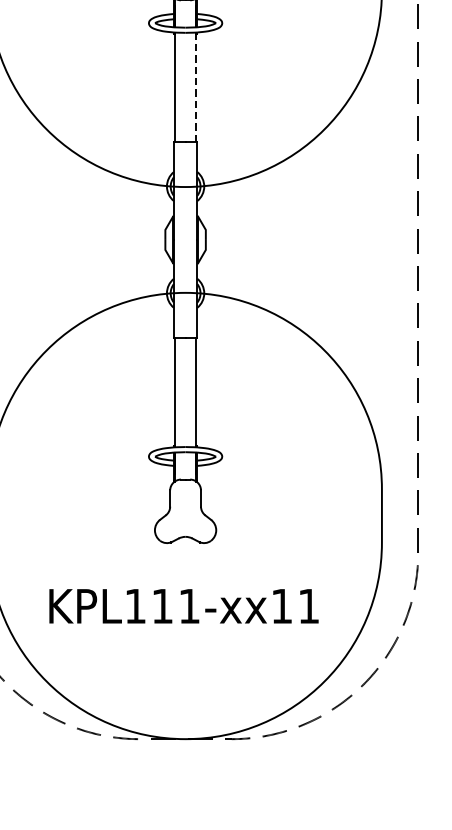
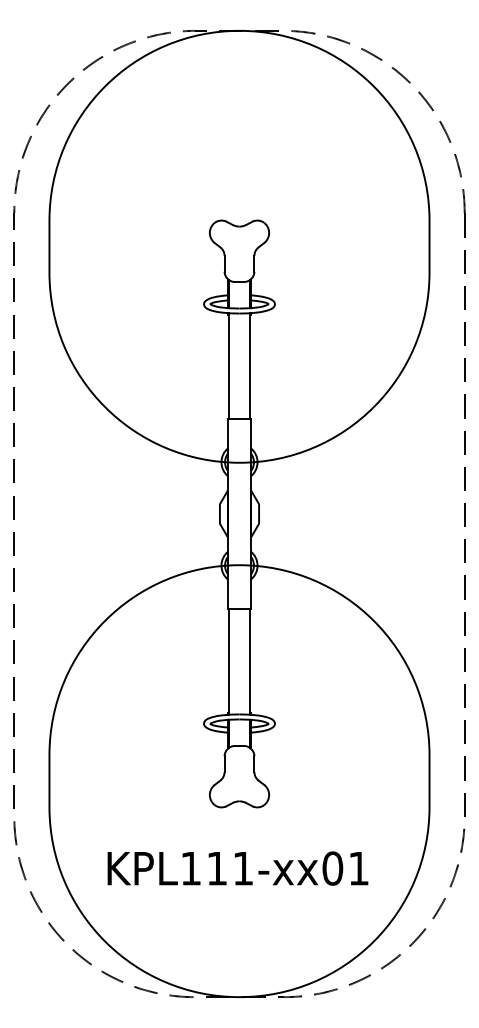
line: (195, 87) -> (249, 366), dashed -> solid
text: (281, 606) -> (332, 868), KPL111-xx11 -> KPL111-xx01

